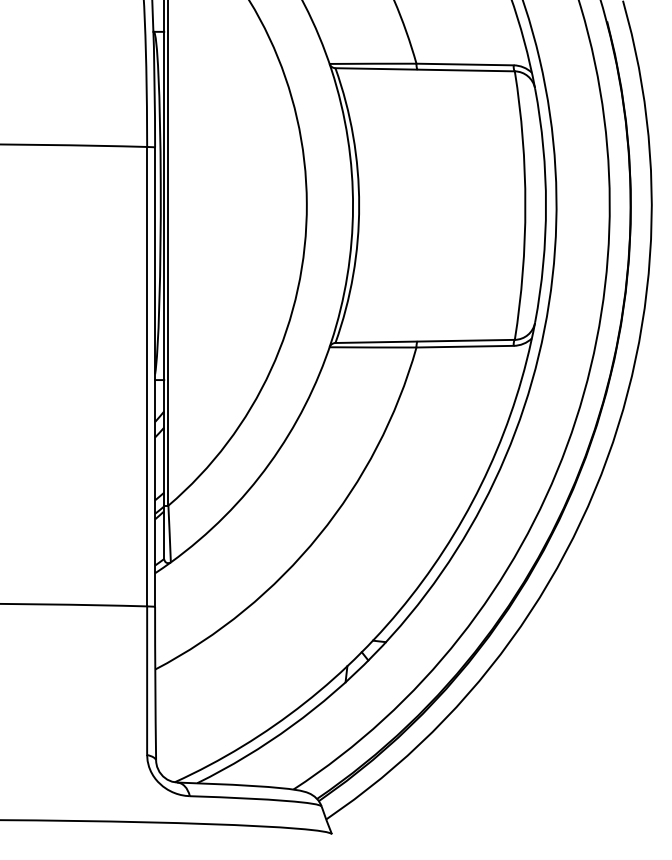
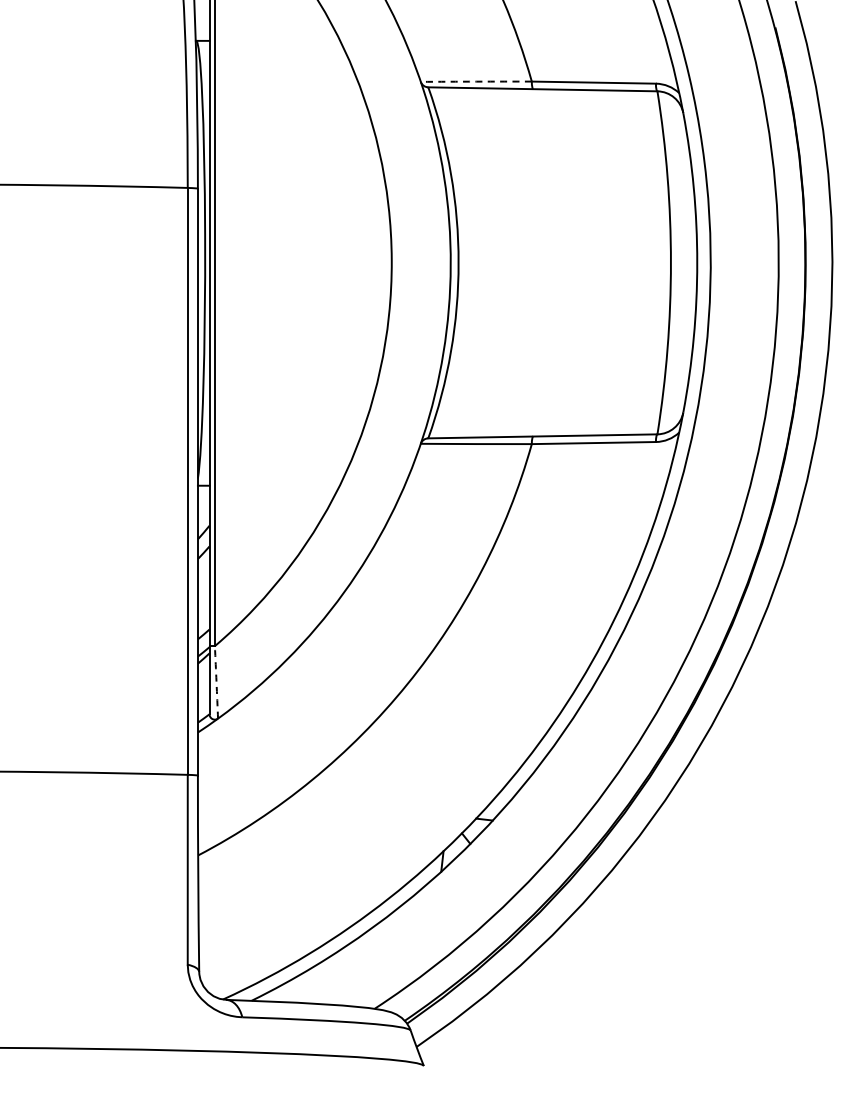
arc: (373, 63) -> (476, 81), solid -> dashed
arc: (169, 534) -> (216, 682), solid -> dashed

